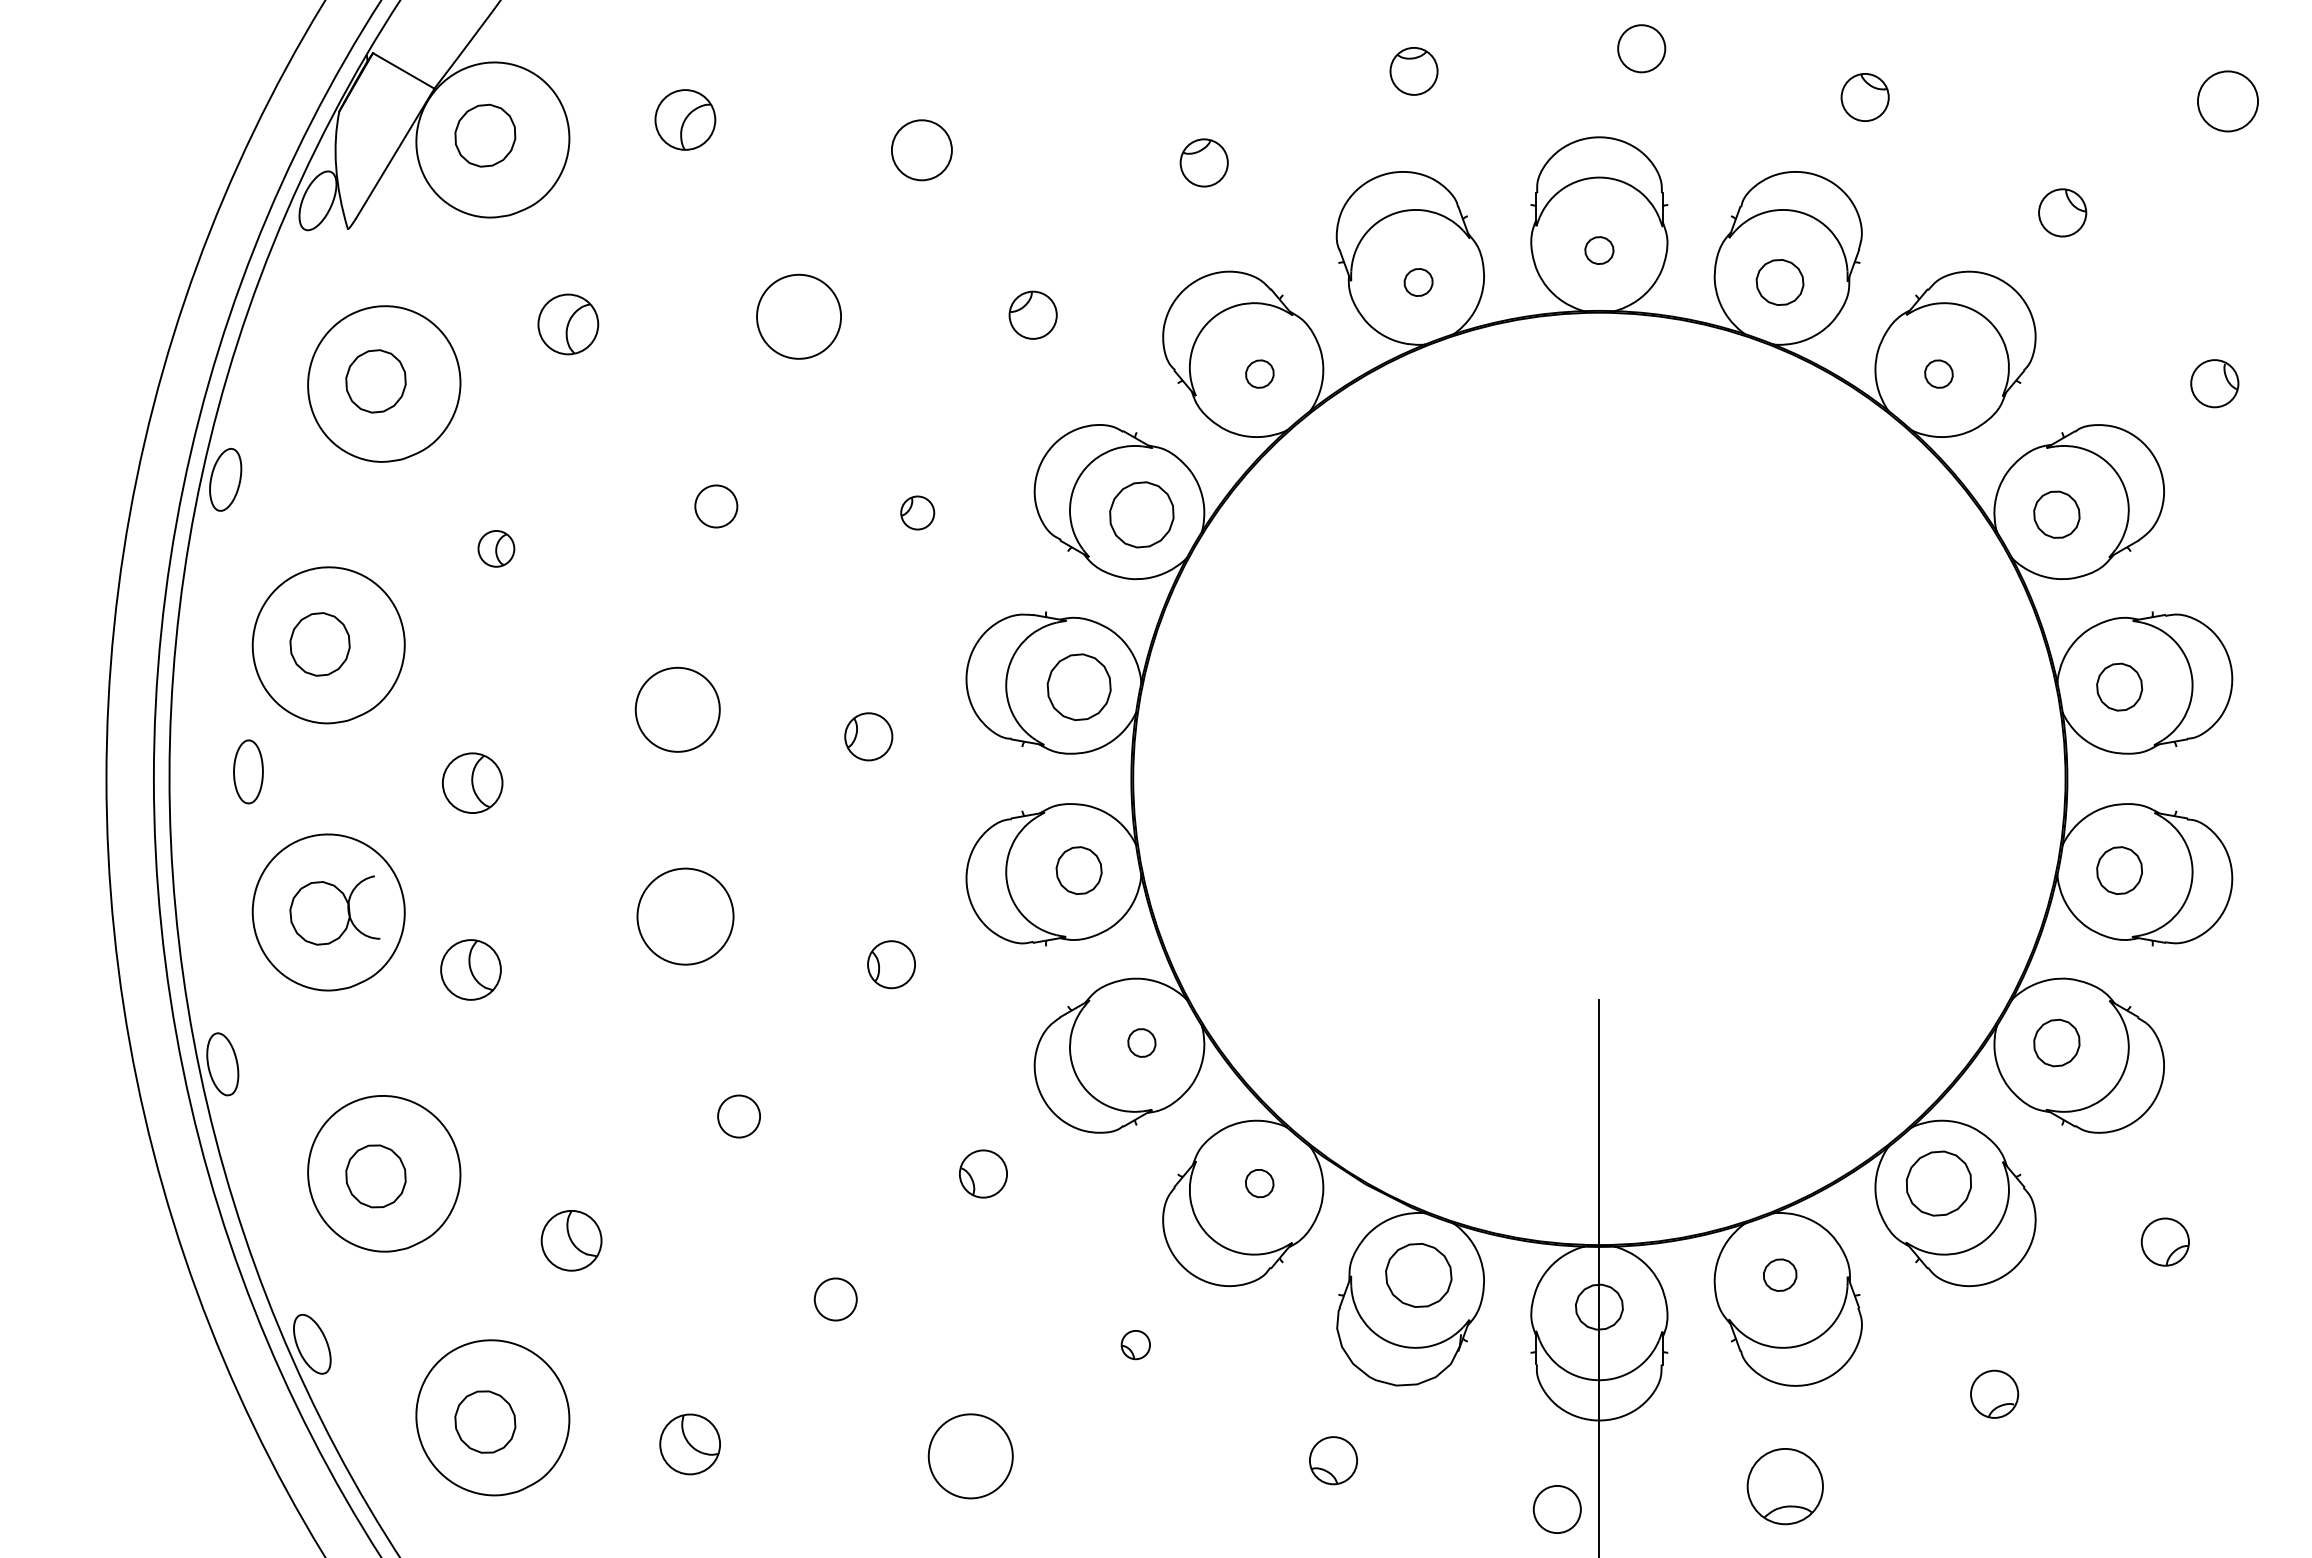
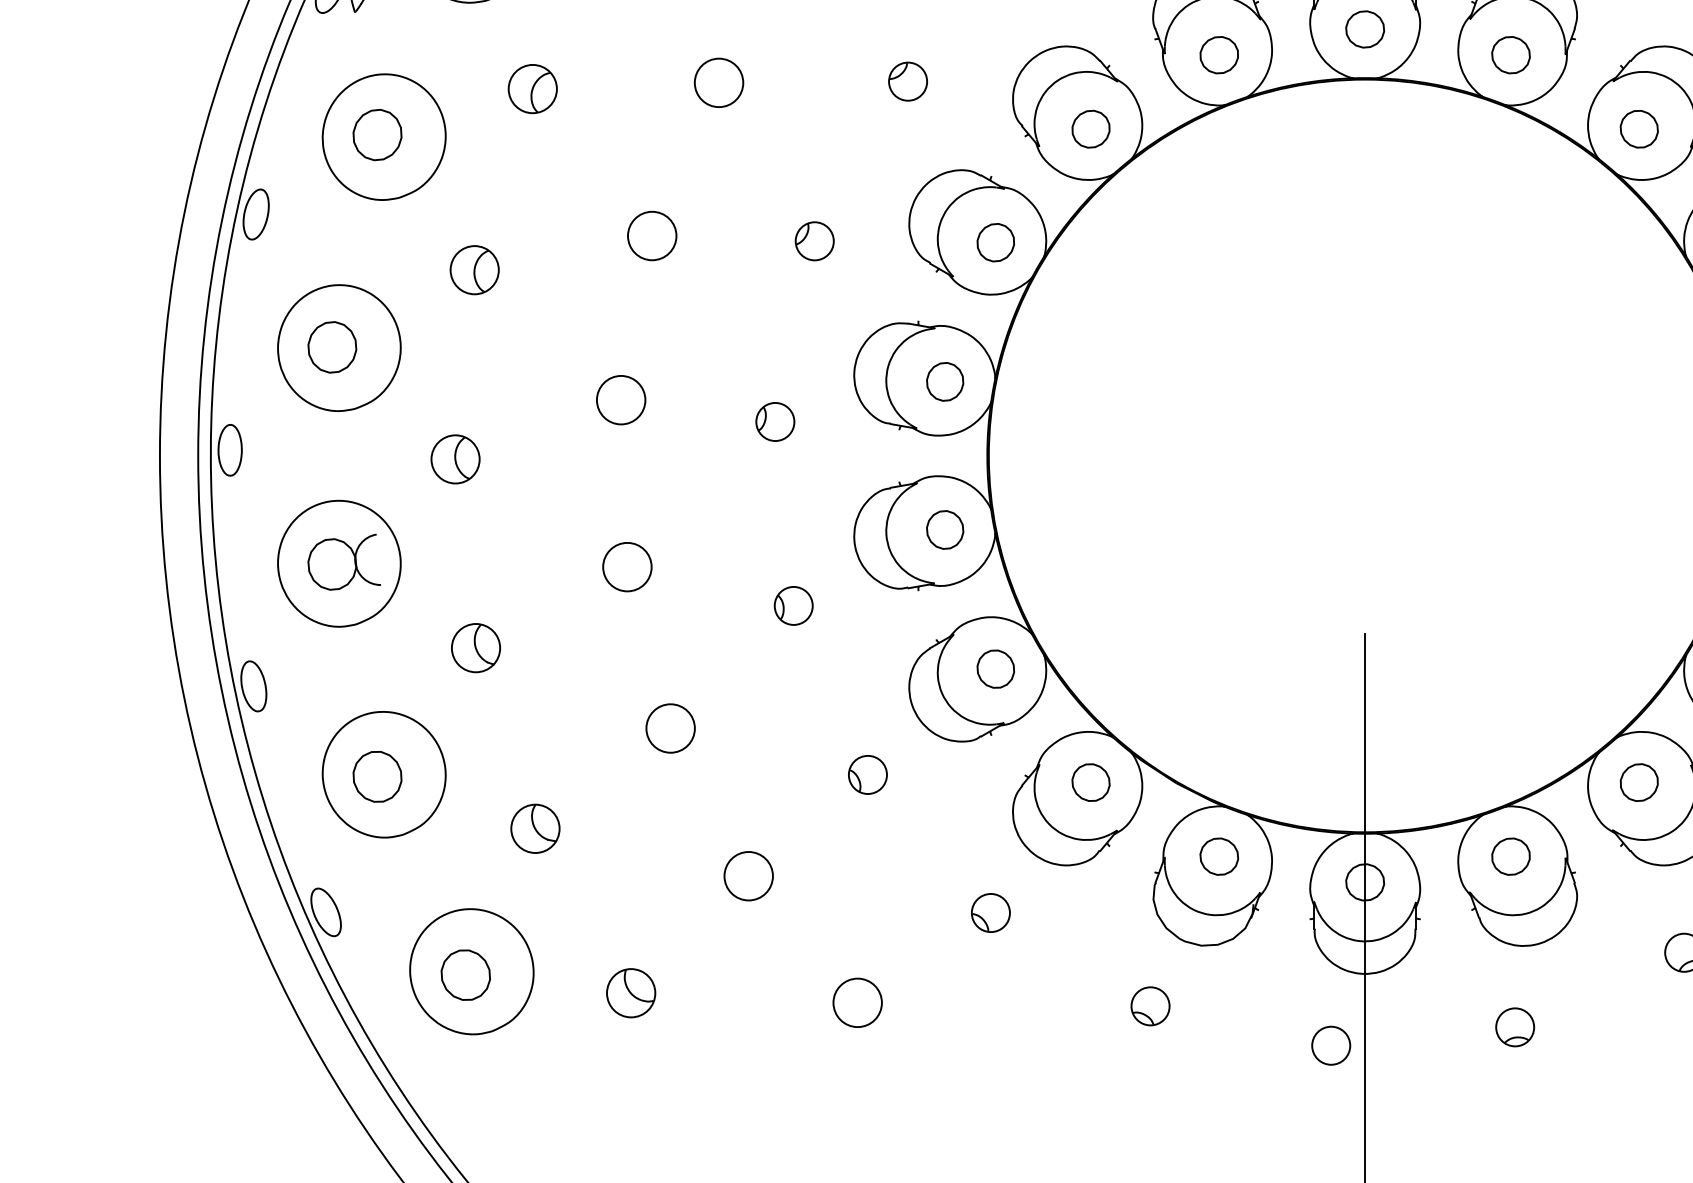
part: (1599, 250) -> (1365, 29), size x1.67
part: (1418, 282) -> (1219, 55), size x1.67
circle: (799, 316) -> (719, 82), size x0.71
part: (1259, 373) -> (1090, 128), size x1.67
part: (1938, 373) -> (1638, 128), size x1.67
circle: (716, 506) -> (652, 236), size x1.43
part: (917, 512) -> (814, 240), size x1.43
part: (1141, 514) -> (995, 242), size x0.71
part: (496, 548) -> (474, 269), size x1.67
part: (1078, 686) -> (944, 381), size x0.71
circle: (677, 709) -> (620, 399), size x0.71
part: (248, 771) -> (230, 449), moved
circle: (685, 916) -> (627, 567), size x0.62
part: (470, 969) -> (475, 647), moved
part: (1141, 1042) -> (995, 668), size x1.67
circle: (739, 1116) -> (670, 728), size x1.43
part: (1259, 1183) -> (1090, 782), size x1.67
part: (1938, 1183) -> (1638, 782), size x0.71
part: (1418, 1274) -> (1219, 856), size x0.71
part: (1780, 1274) -> (1511, 856), size x1.43
circle: (835, 1299) -> (748, 876), size x1.43
part: (1135, 1344) -> (990, 912), size x1.67
circle: (970, 1456) -> (857, 1002), size x0.71
part: (1784, 1486) -> (1514, 1027), size x0.62

